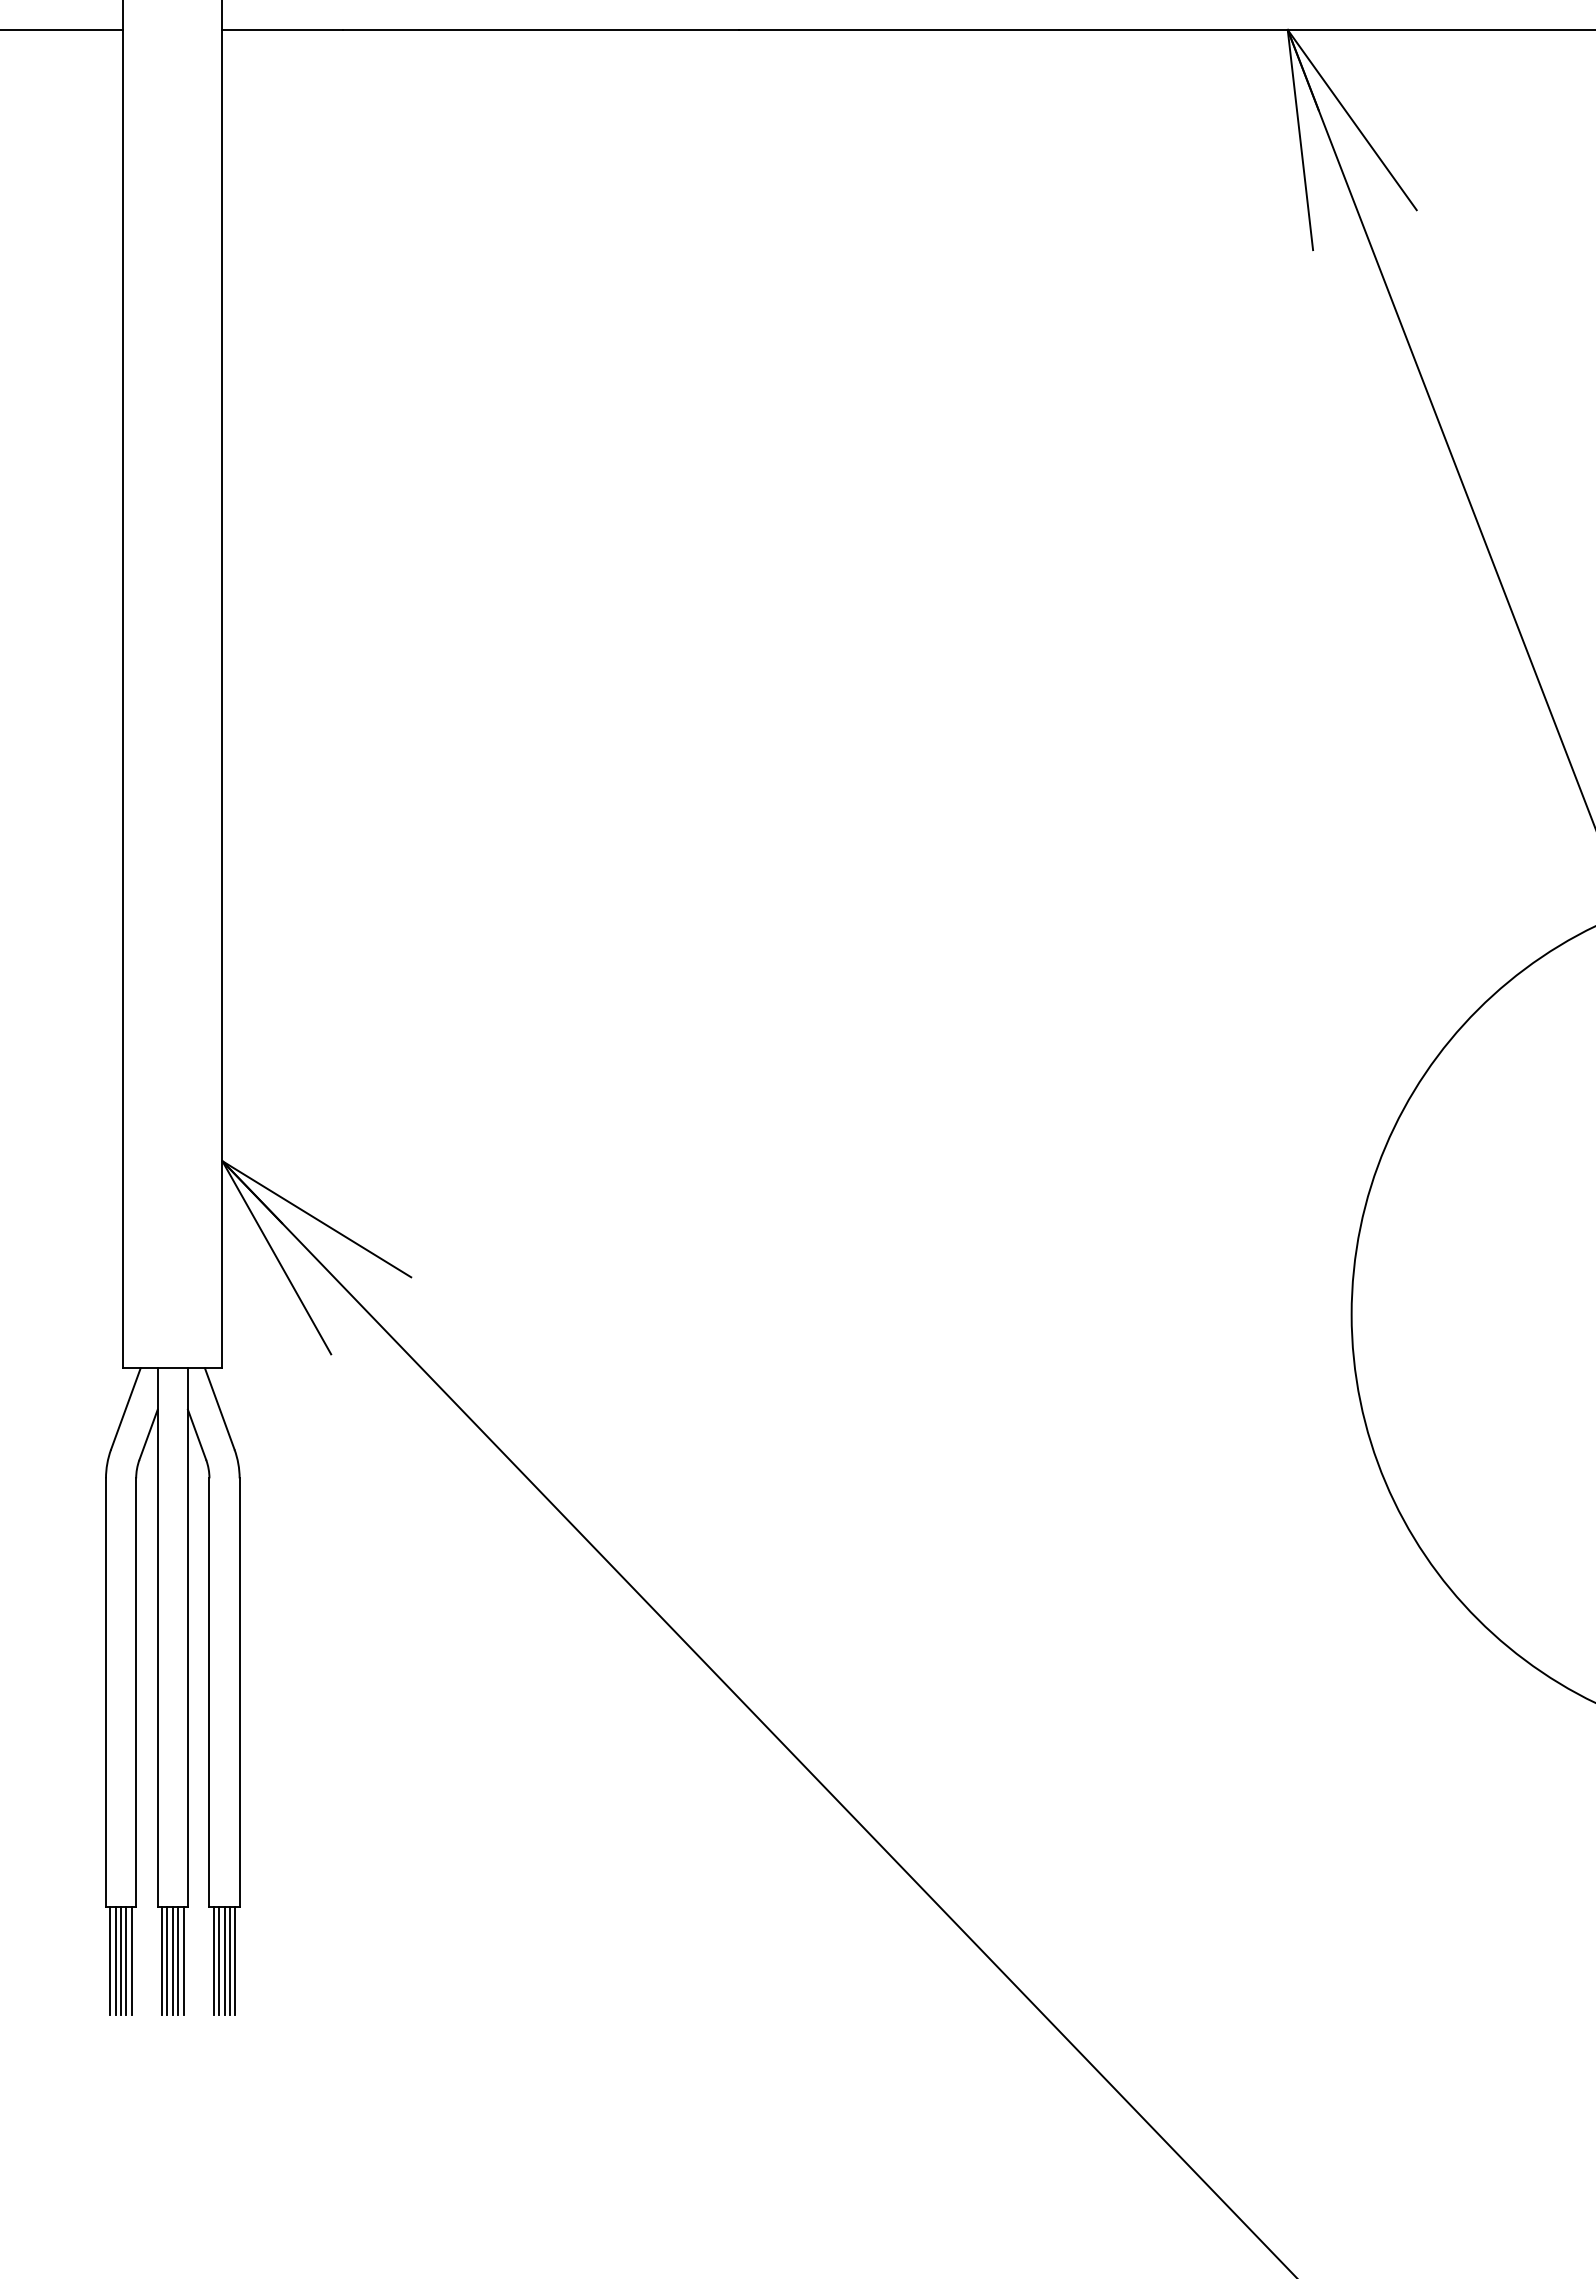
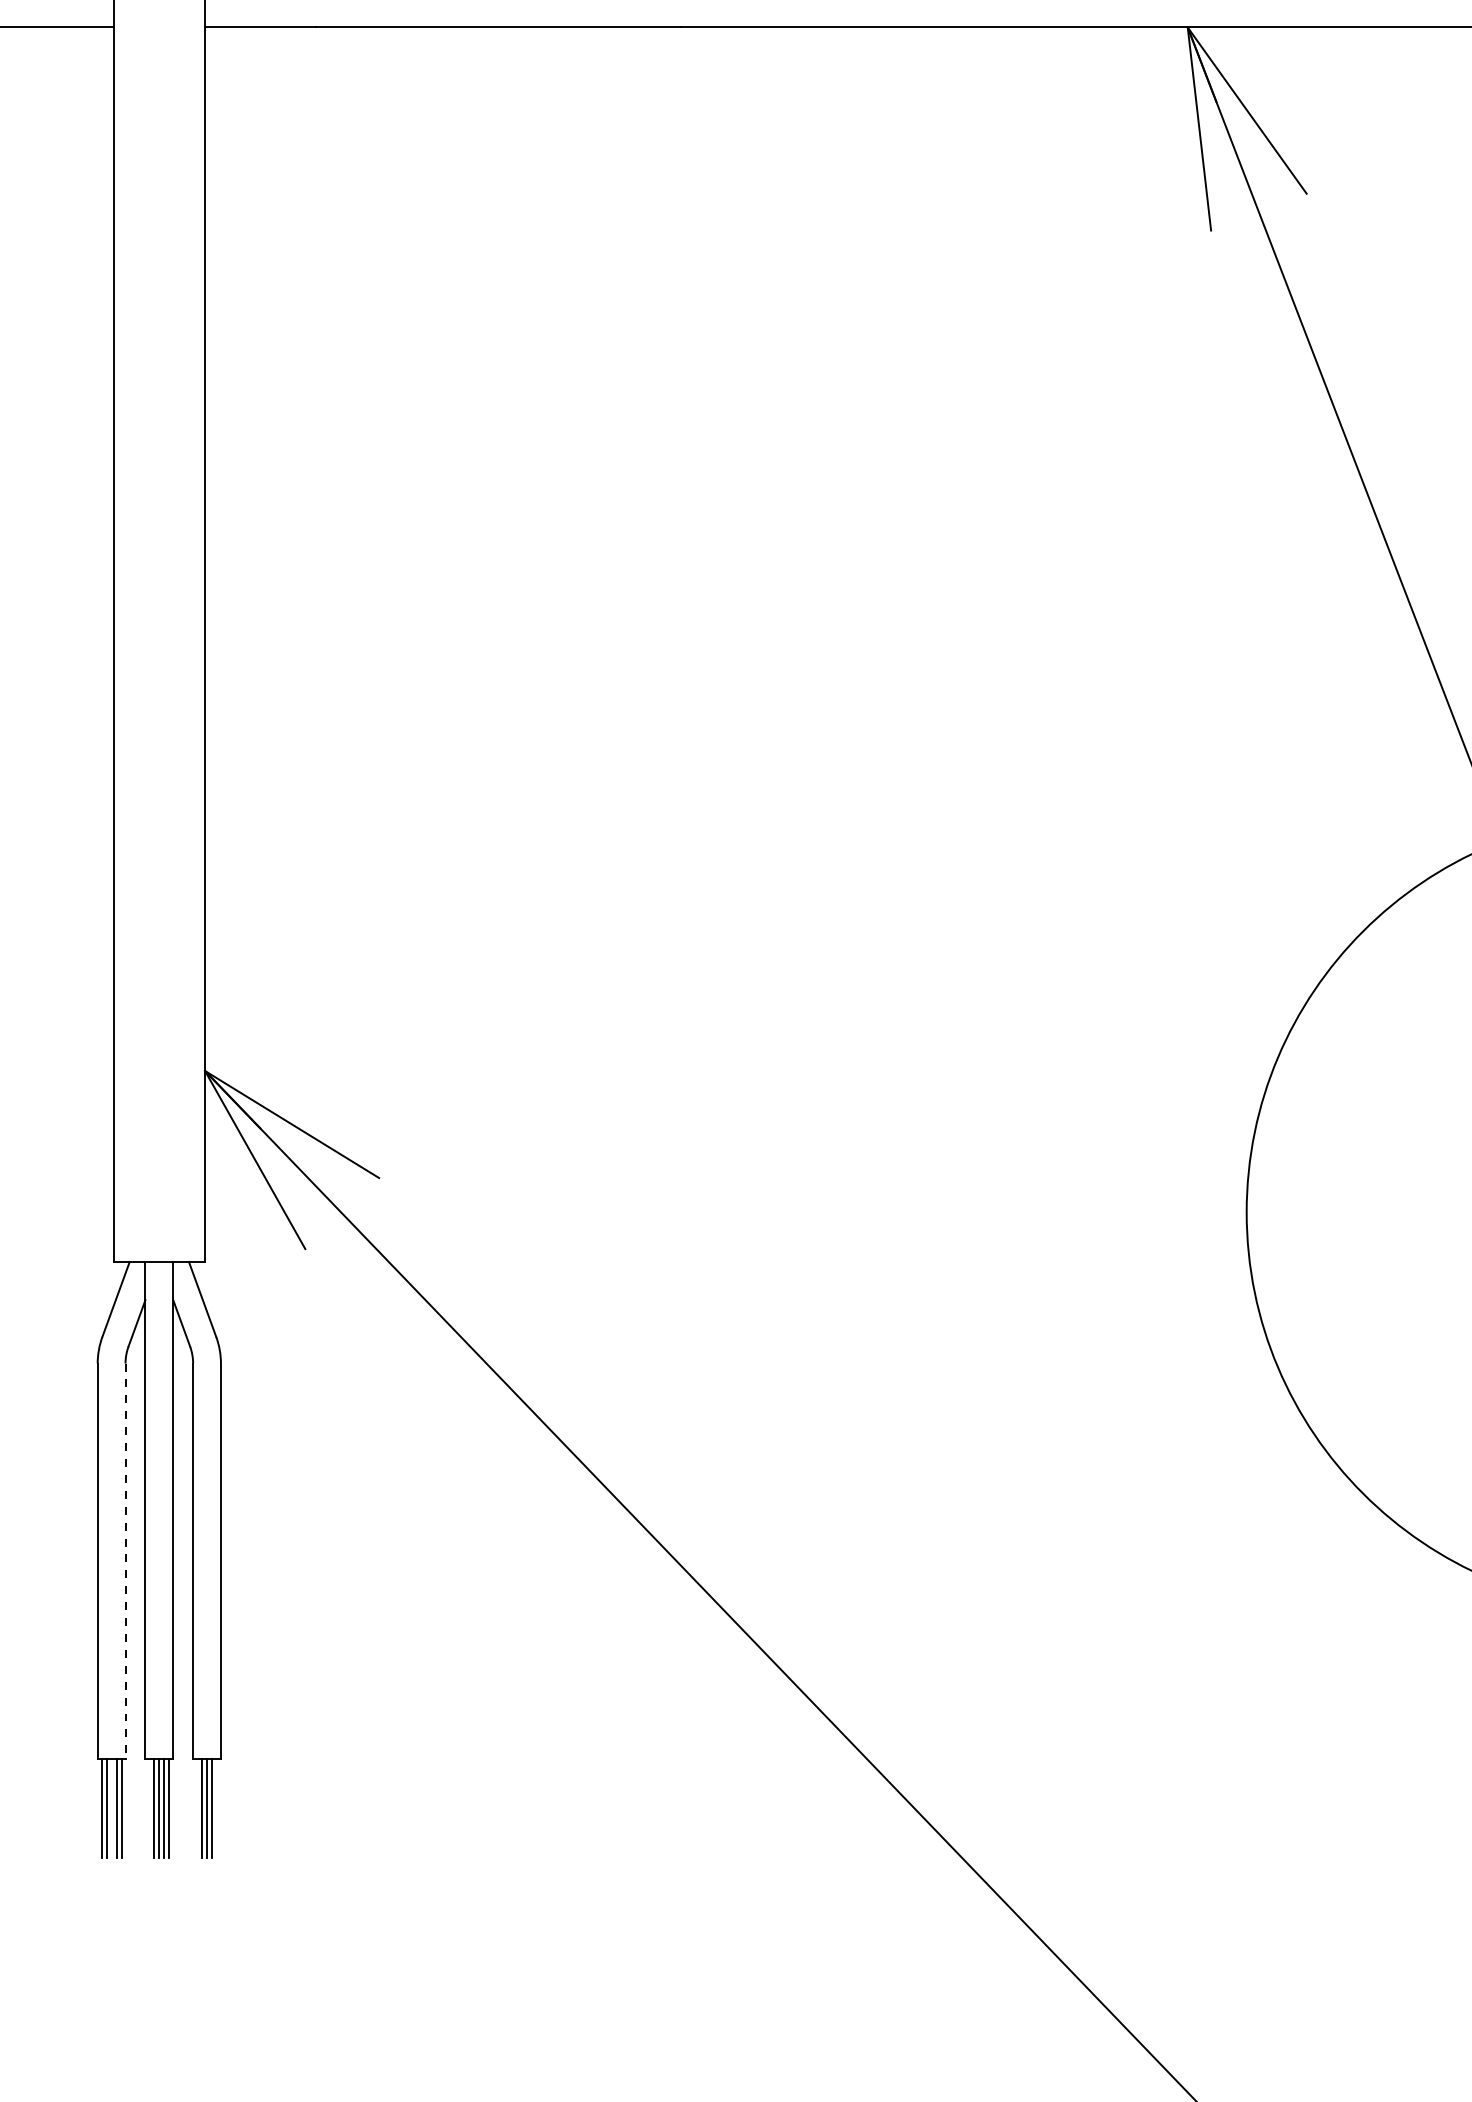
line: (136, 1693) -> (125, 1562), solid -> dashed
line: (121, 1960) -> (111, 1808), removed
line: (162, 1960) -> (149, 1808), removed
line: (213, 1960) -> (196, 1808), removed
line: (235, 1960) -> (217, 1808), removed

